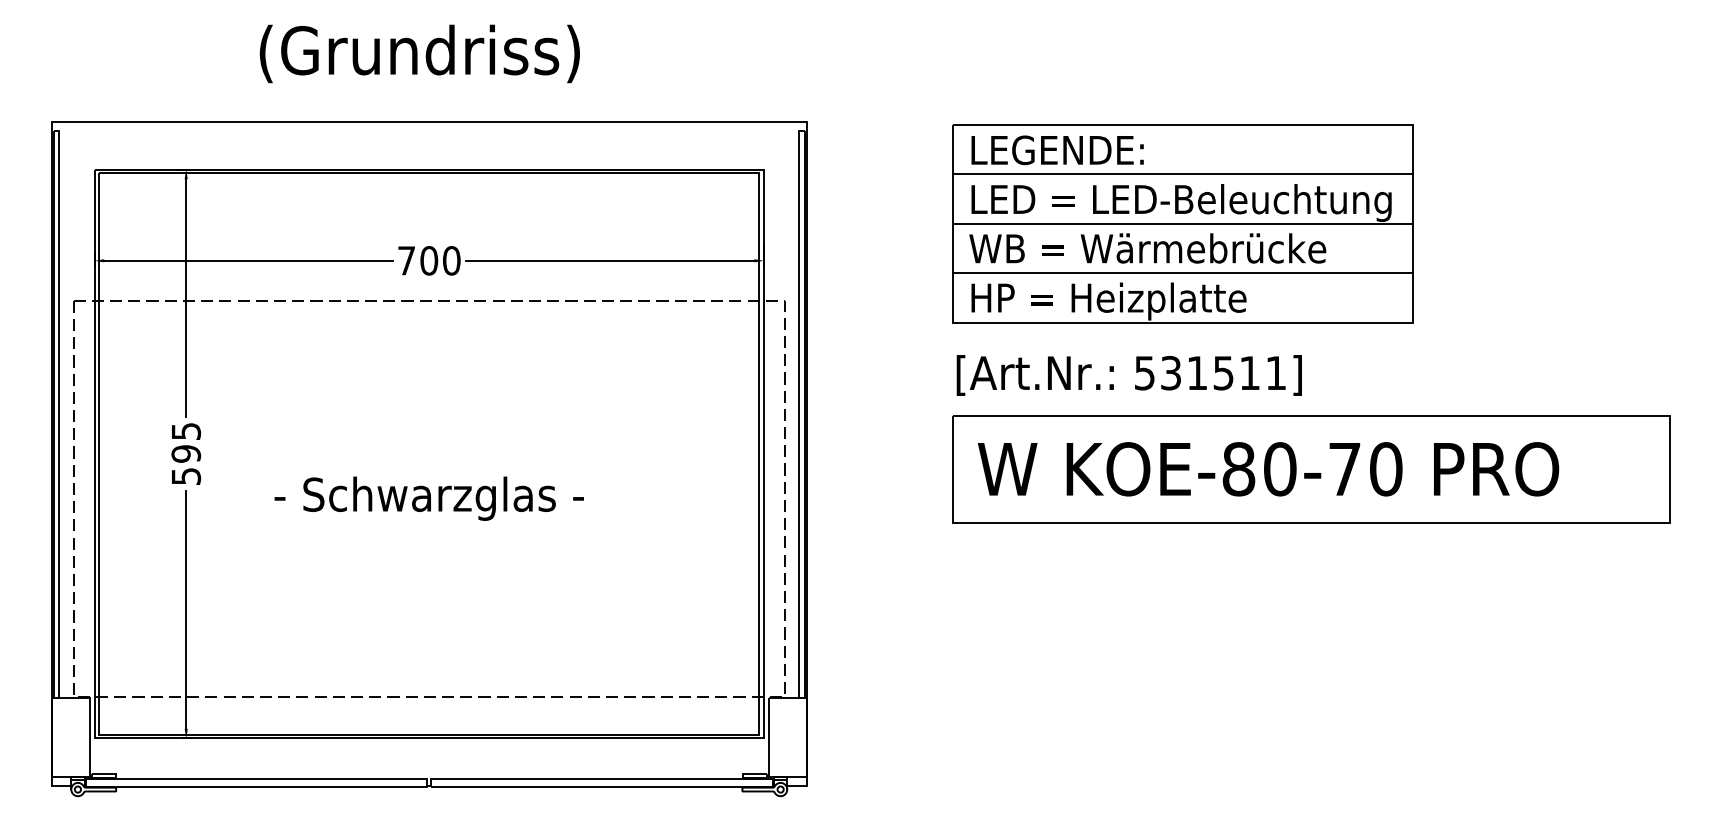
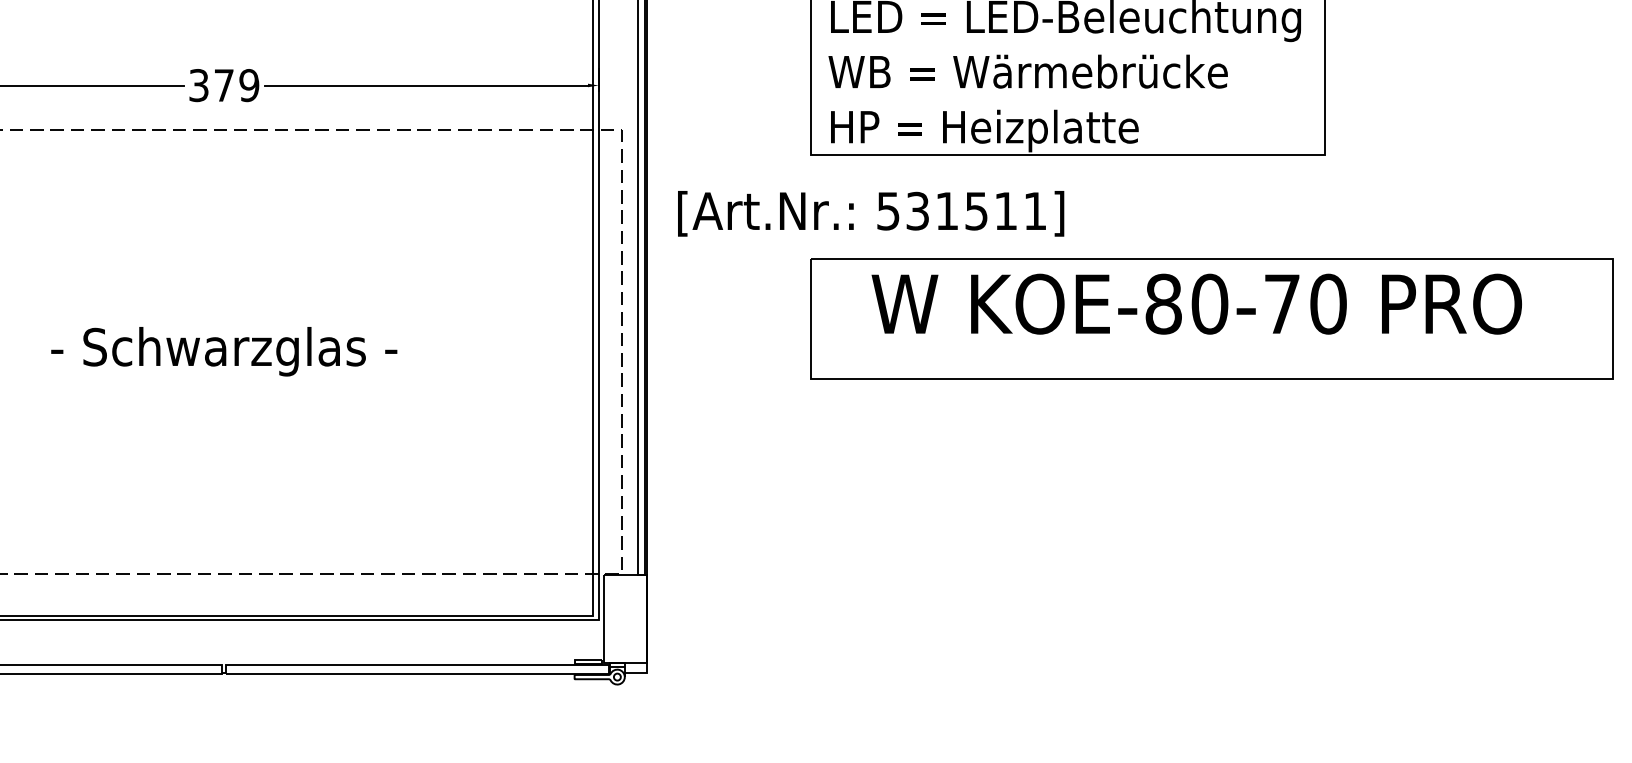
line: (1183, 223) -> (1068, 43), removed
text: (429, 260) -> (224, 85), 700 -> 379
line: (1183, 273) -> (1068, 99), removed
text: (1128, 375) -> (870, 213), moved
text: (1268, 469) -> (1196, 304), moved

